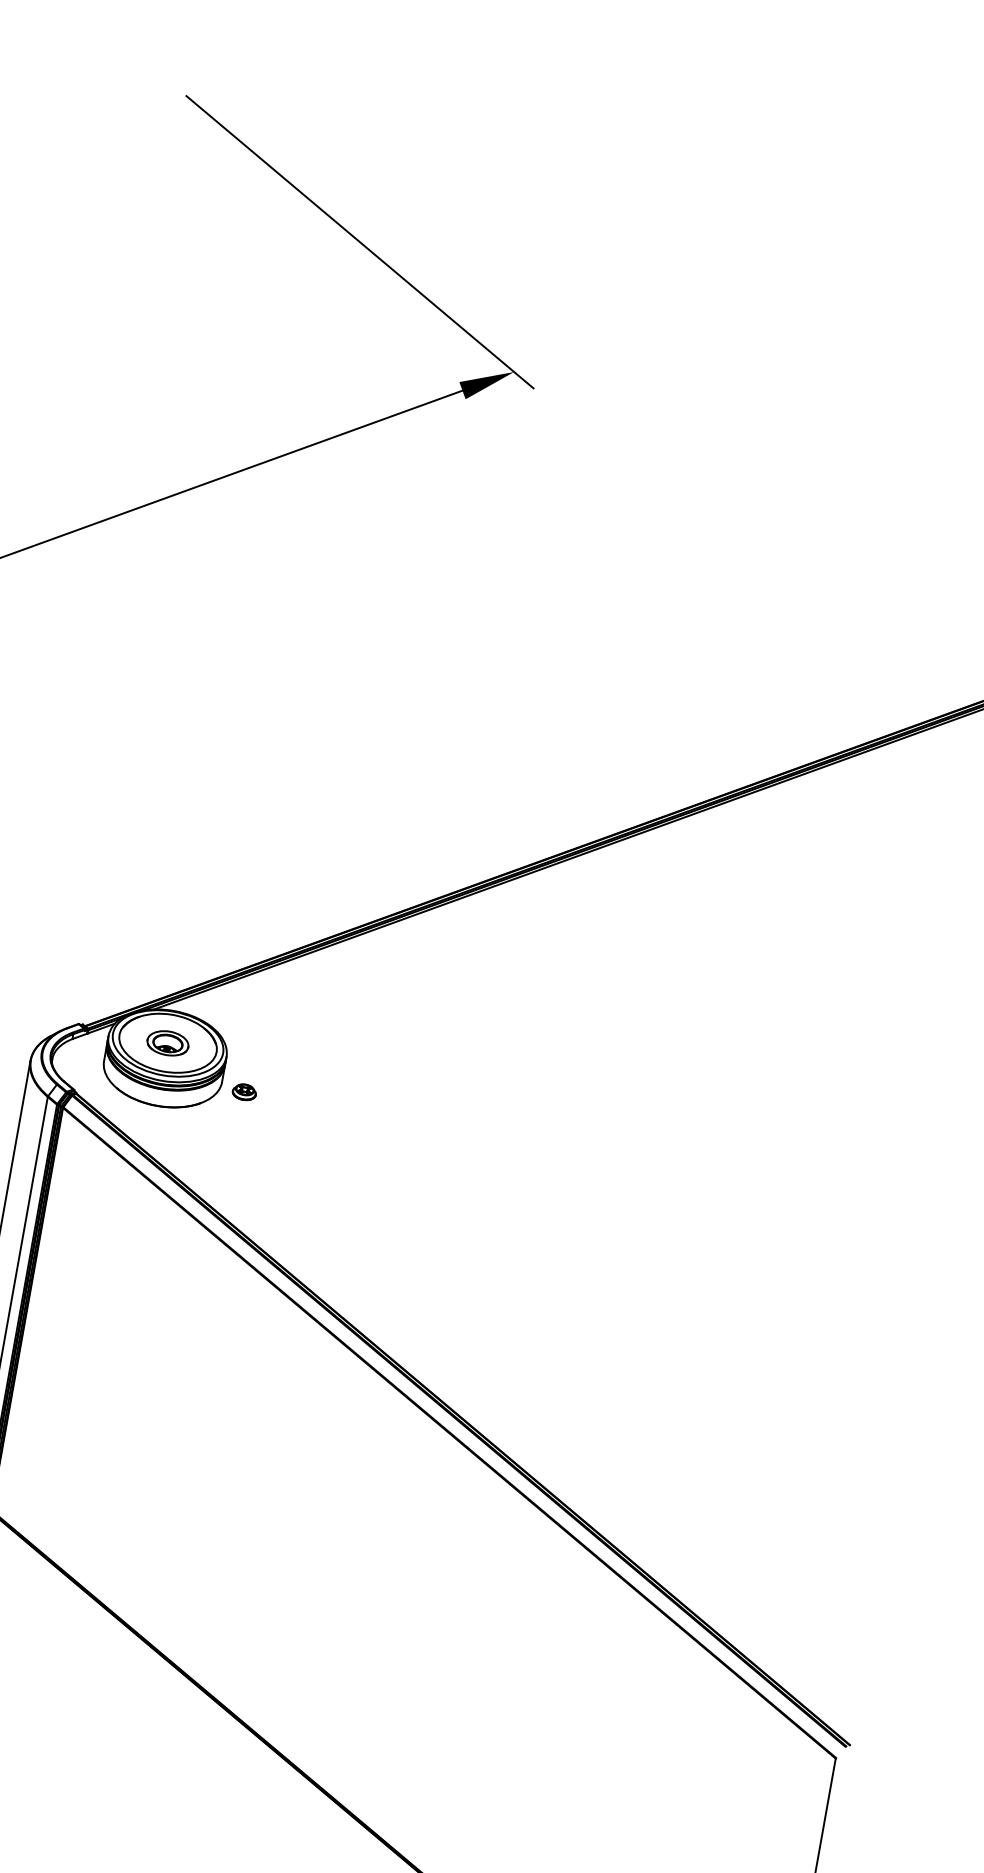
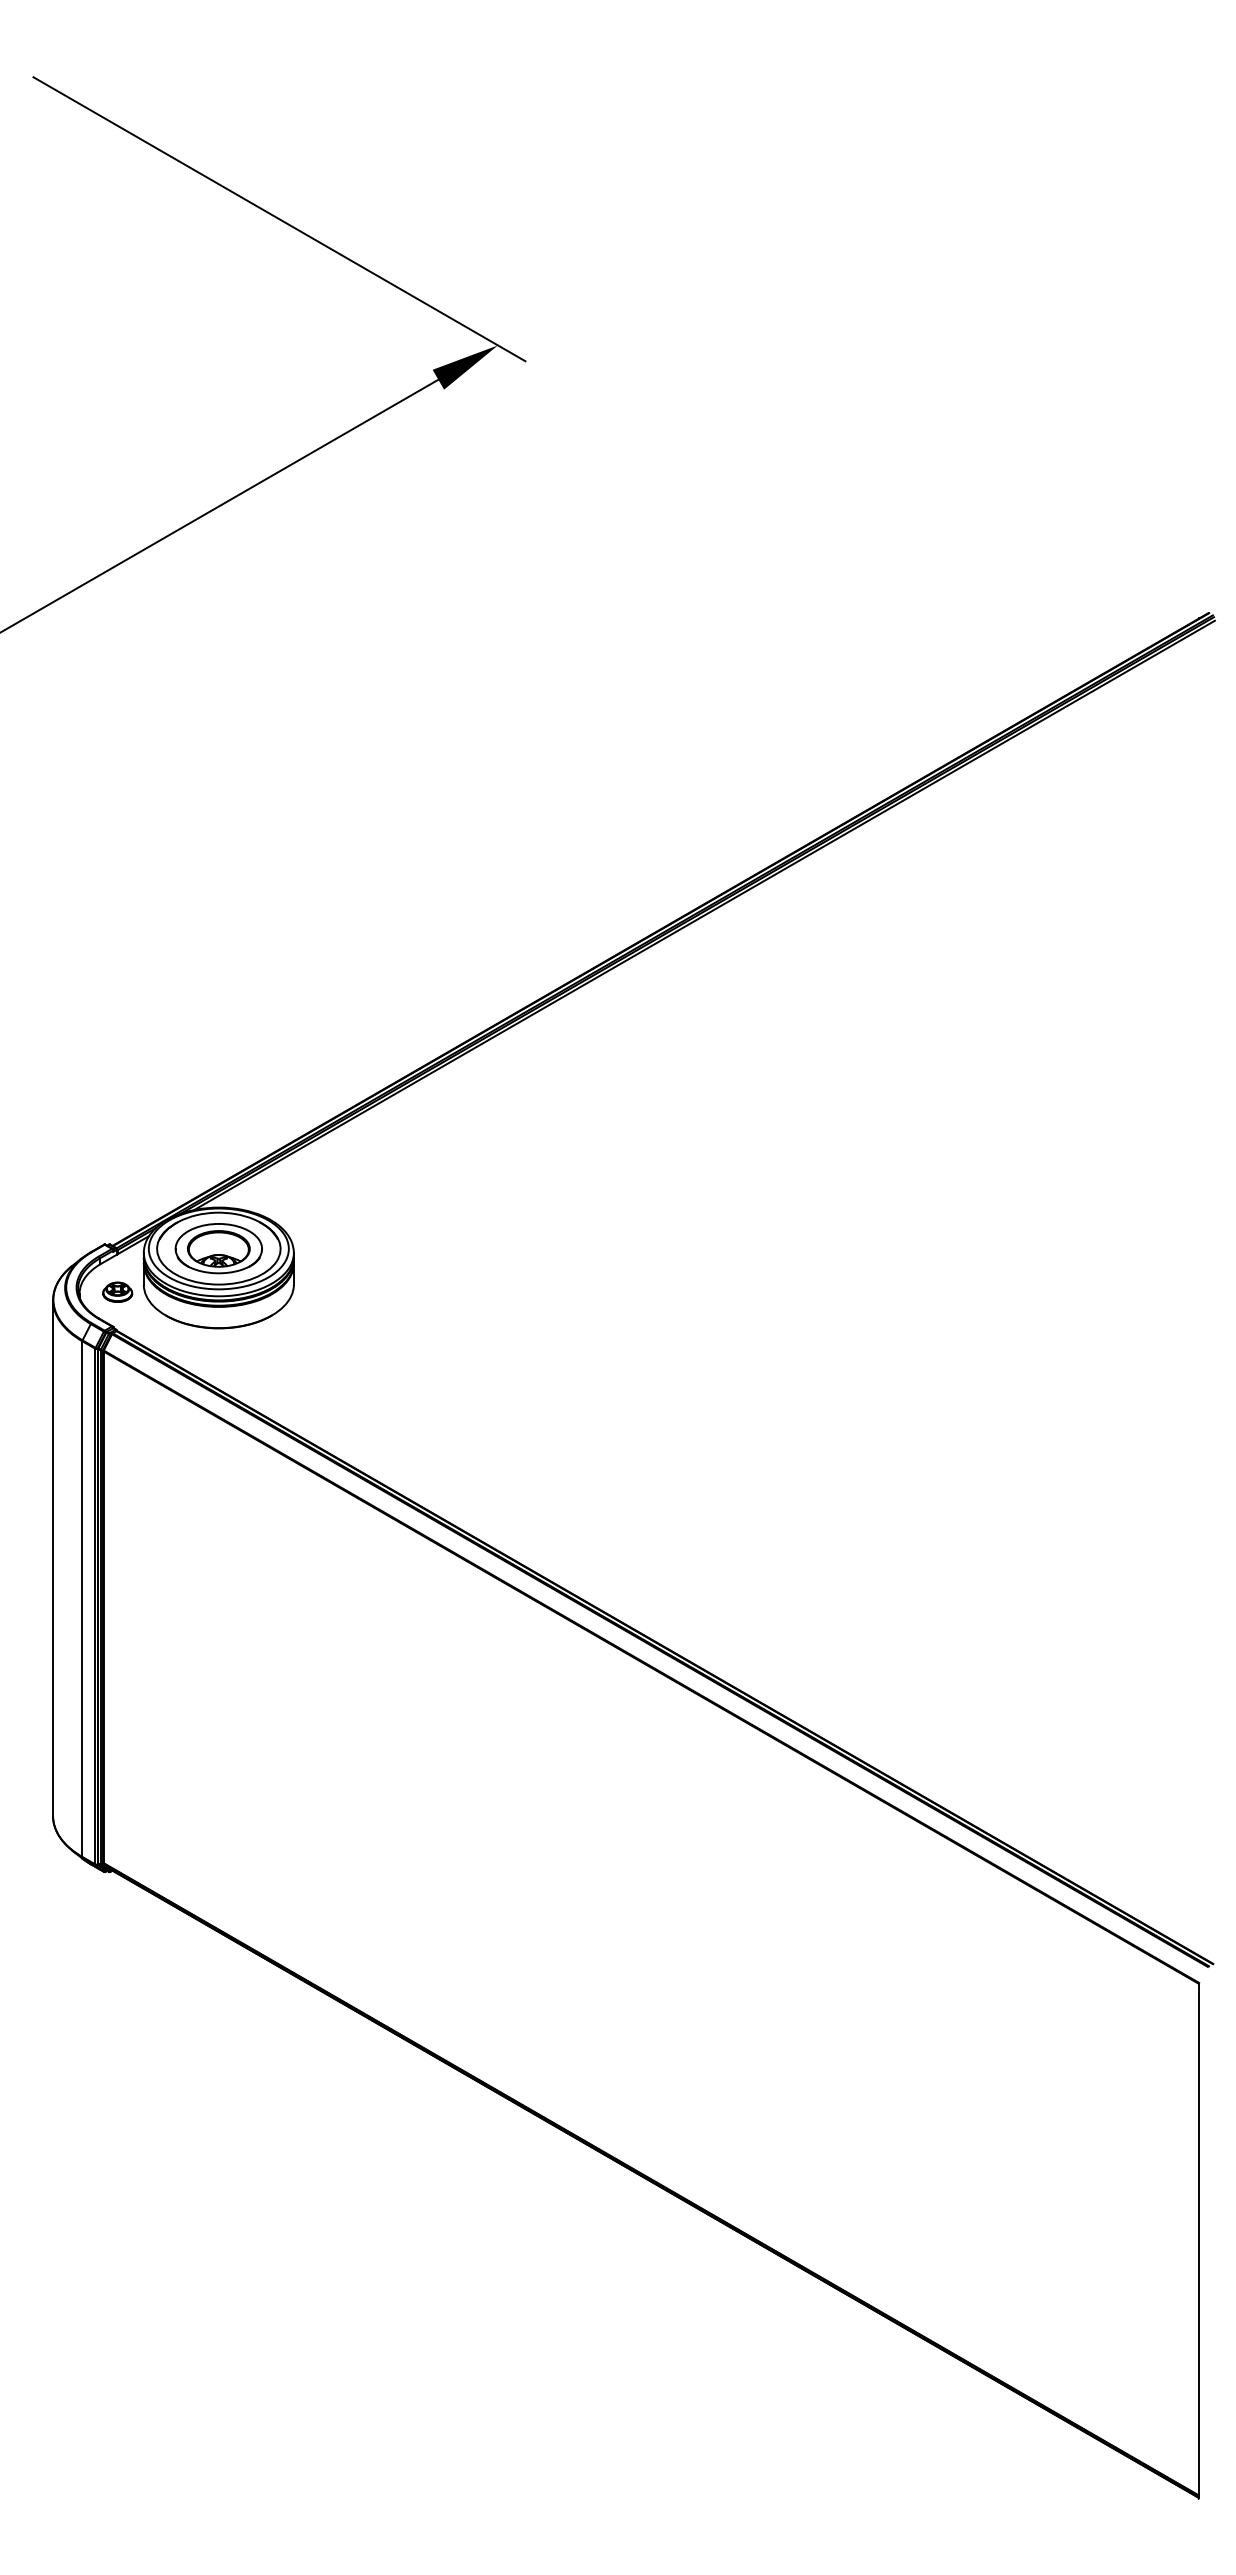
part: (167, 1043) -> (218, 1248), size x1.67
part: (244, 1091) -> (117, 1291), moved

